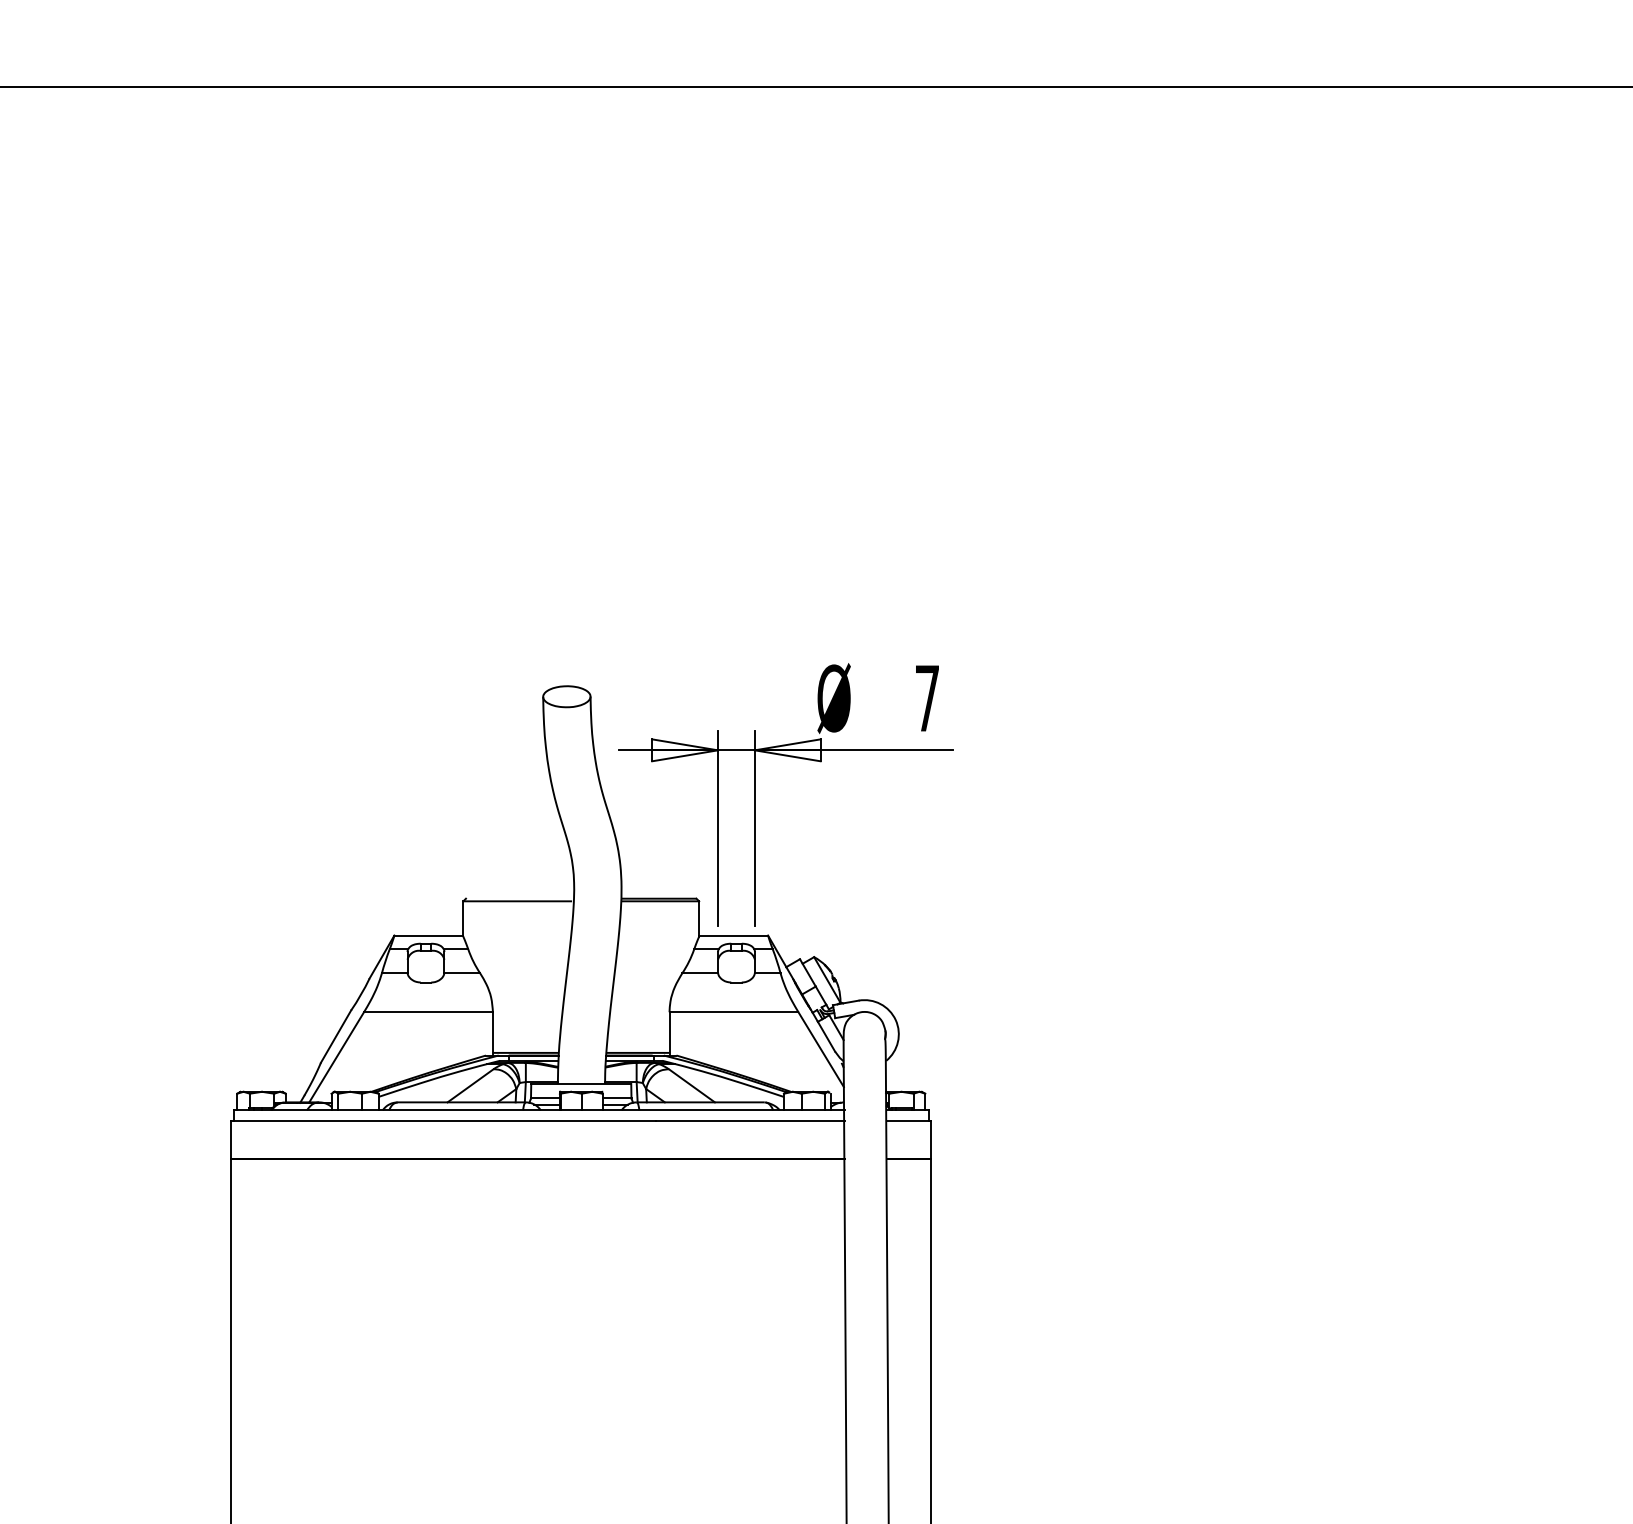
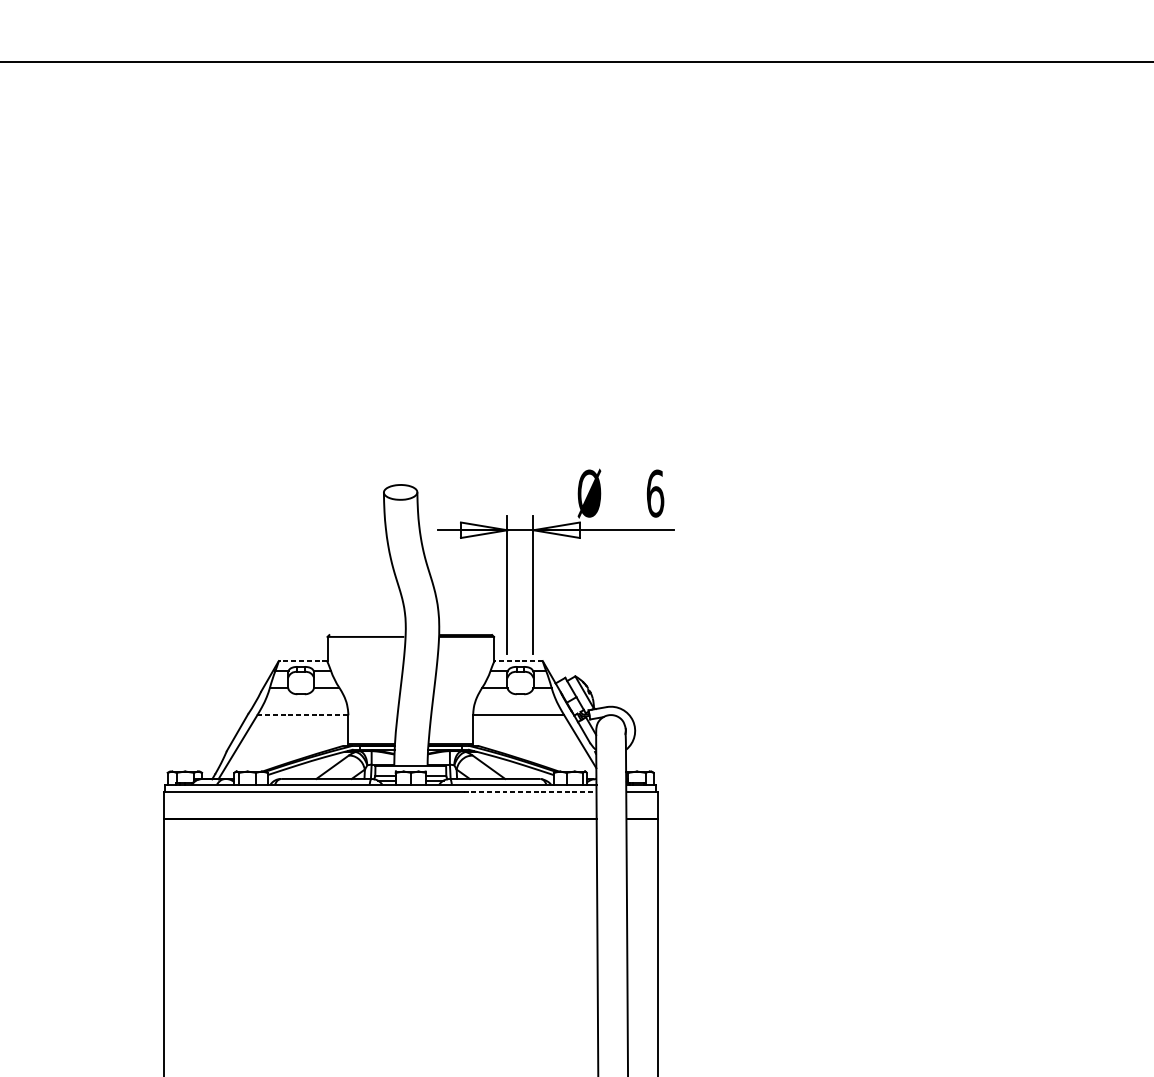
text: (927, 698) -> (655, 493), 7 -> 6
line: (428, 935) -> (302, 661), solid -> dashed
line: (733, 935) -> (518, 661), solid -> dashed
line: (429, 1012) -> (303, 715), solid -> dashed
line: (750, 1120) -> (530, 791), solid -> dashed

